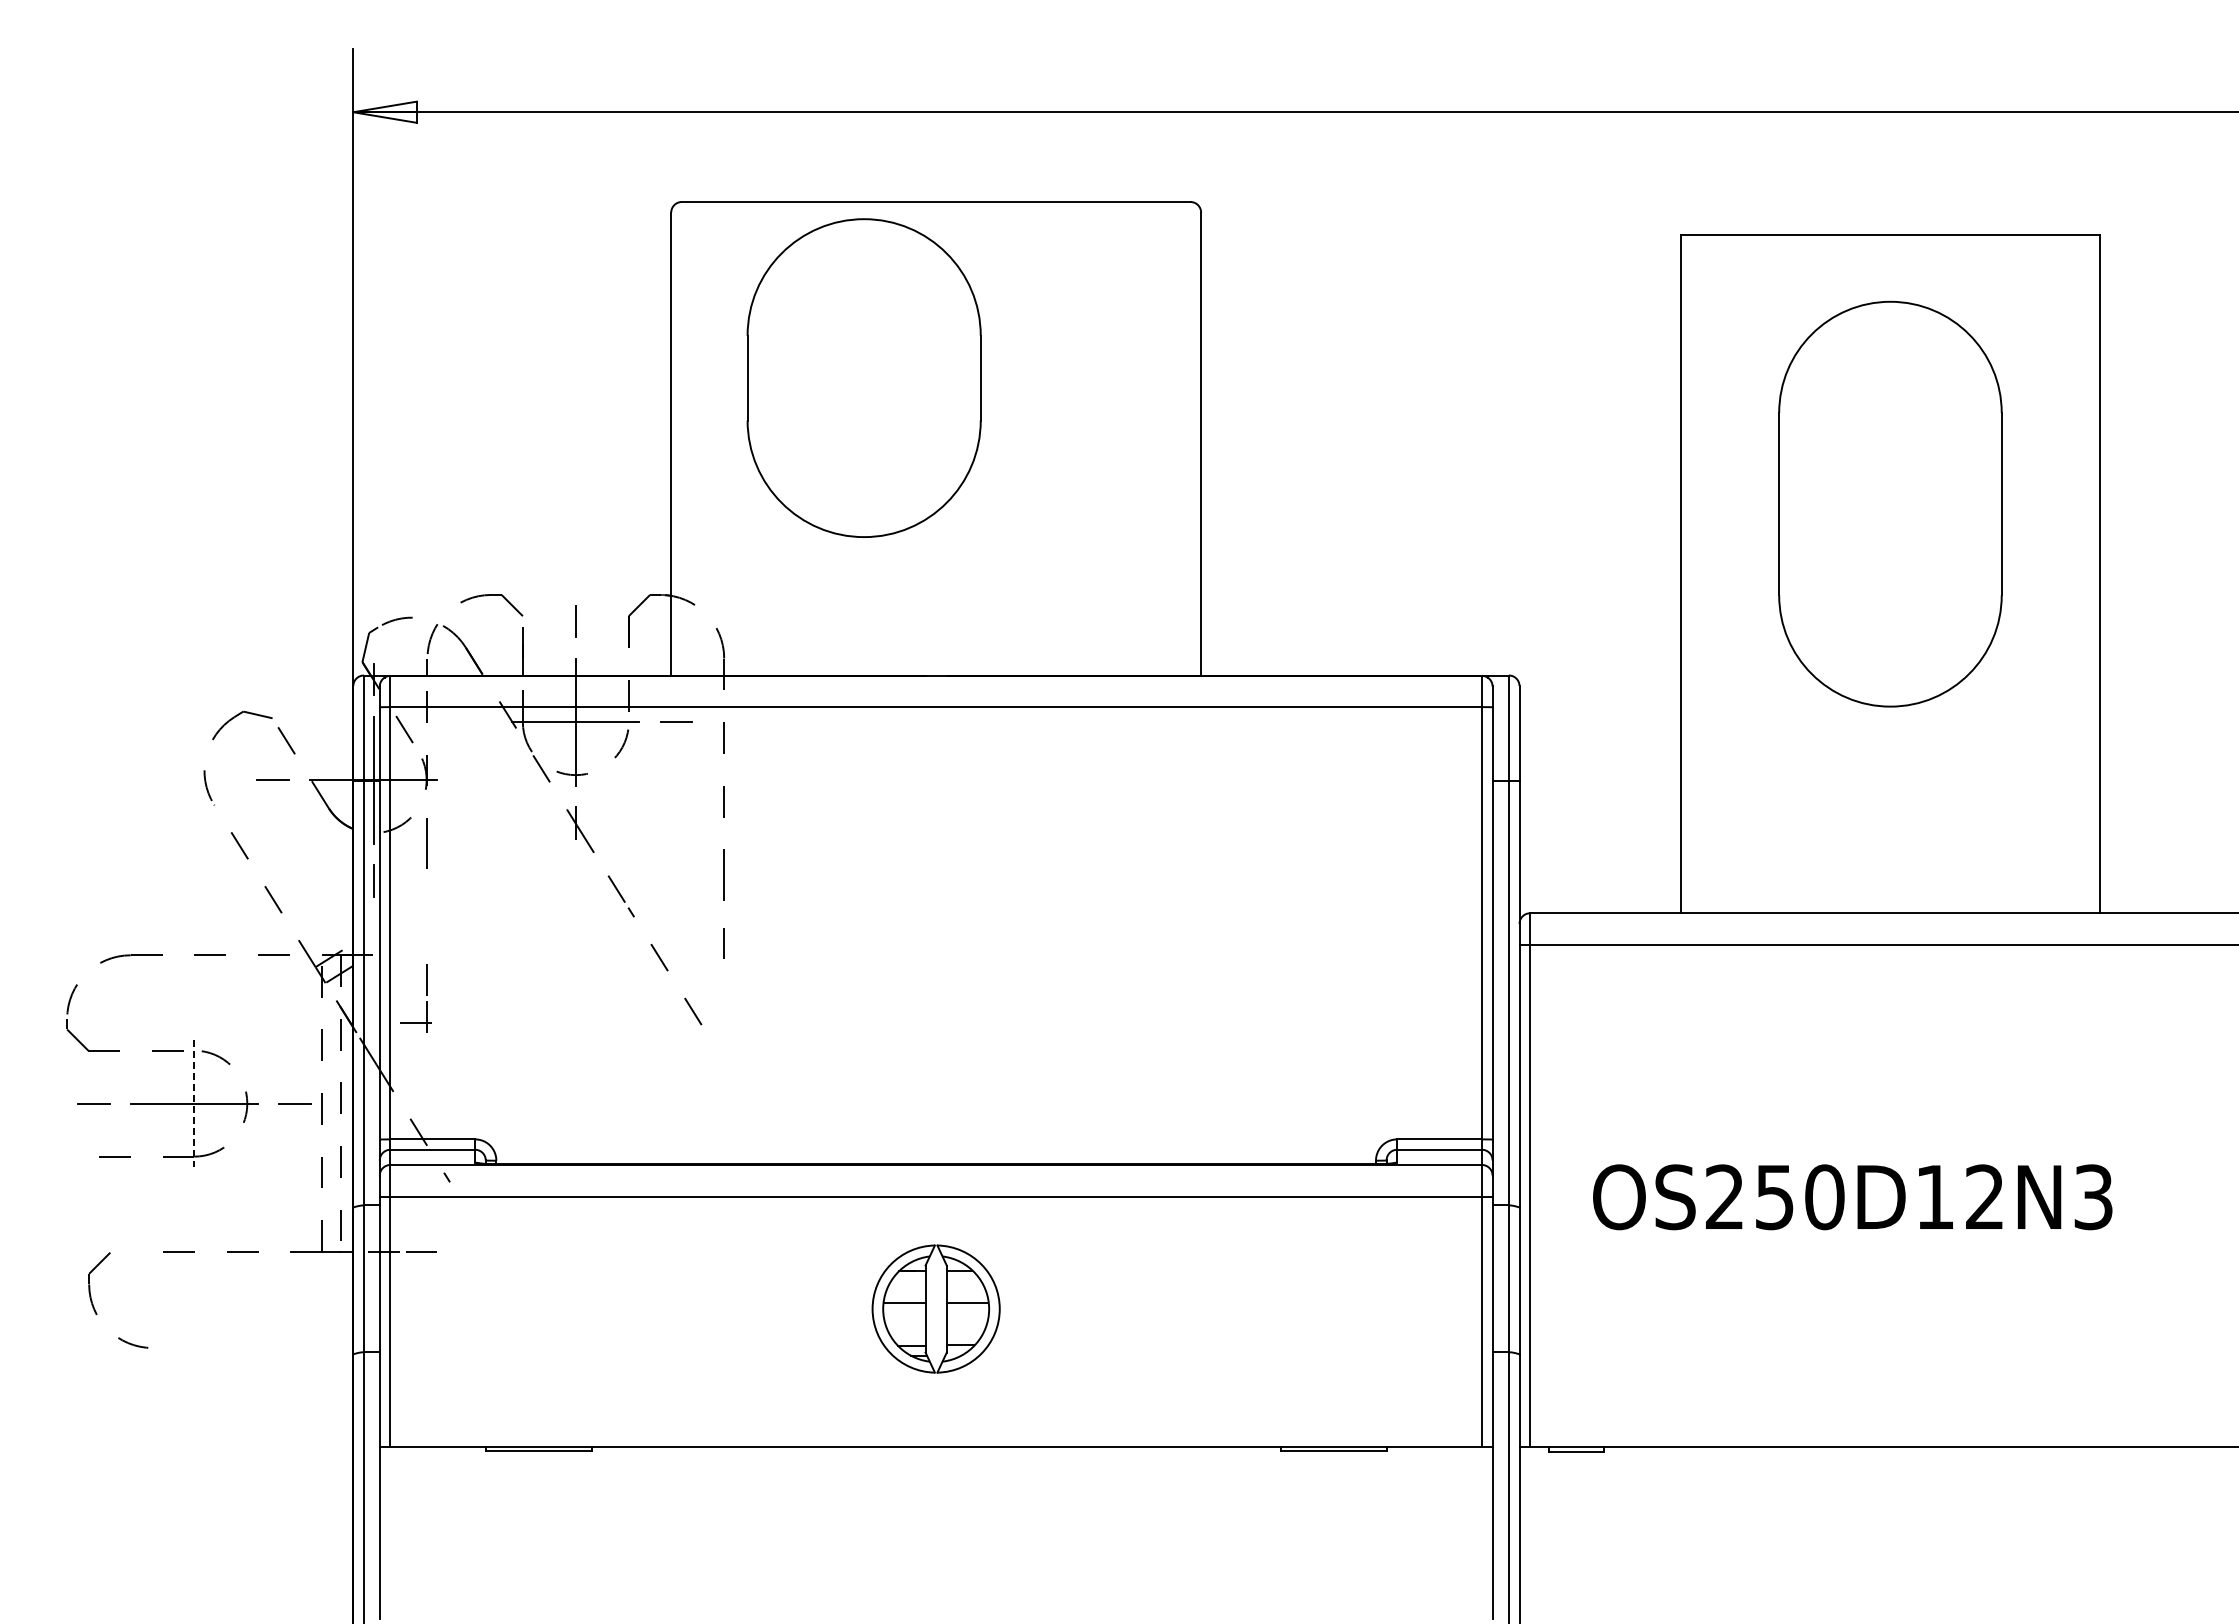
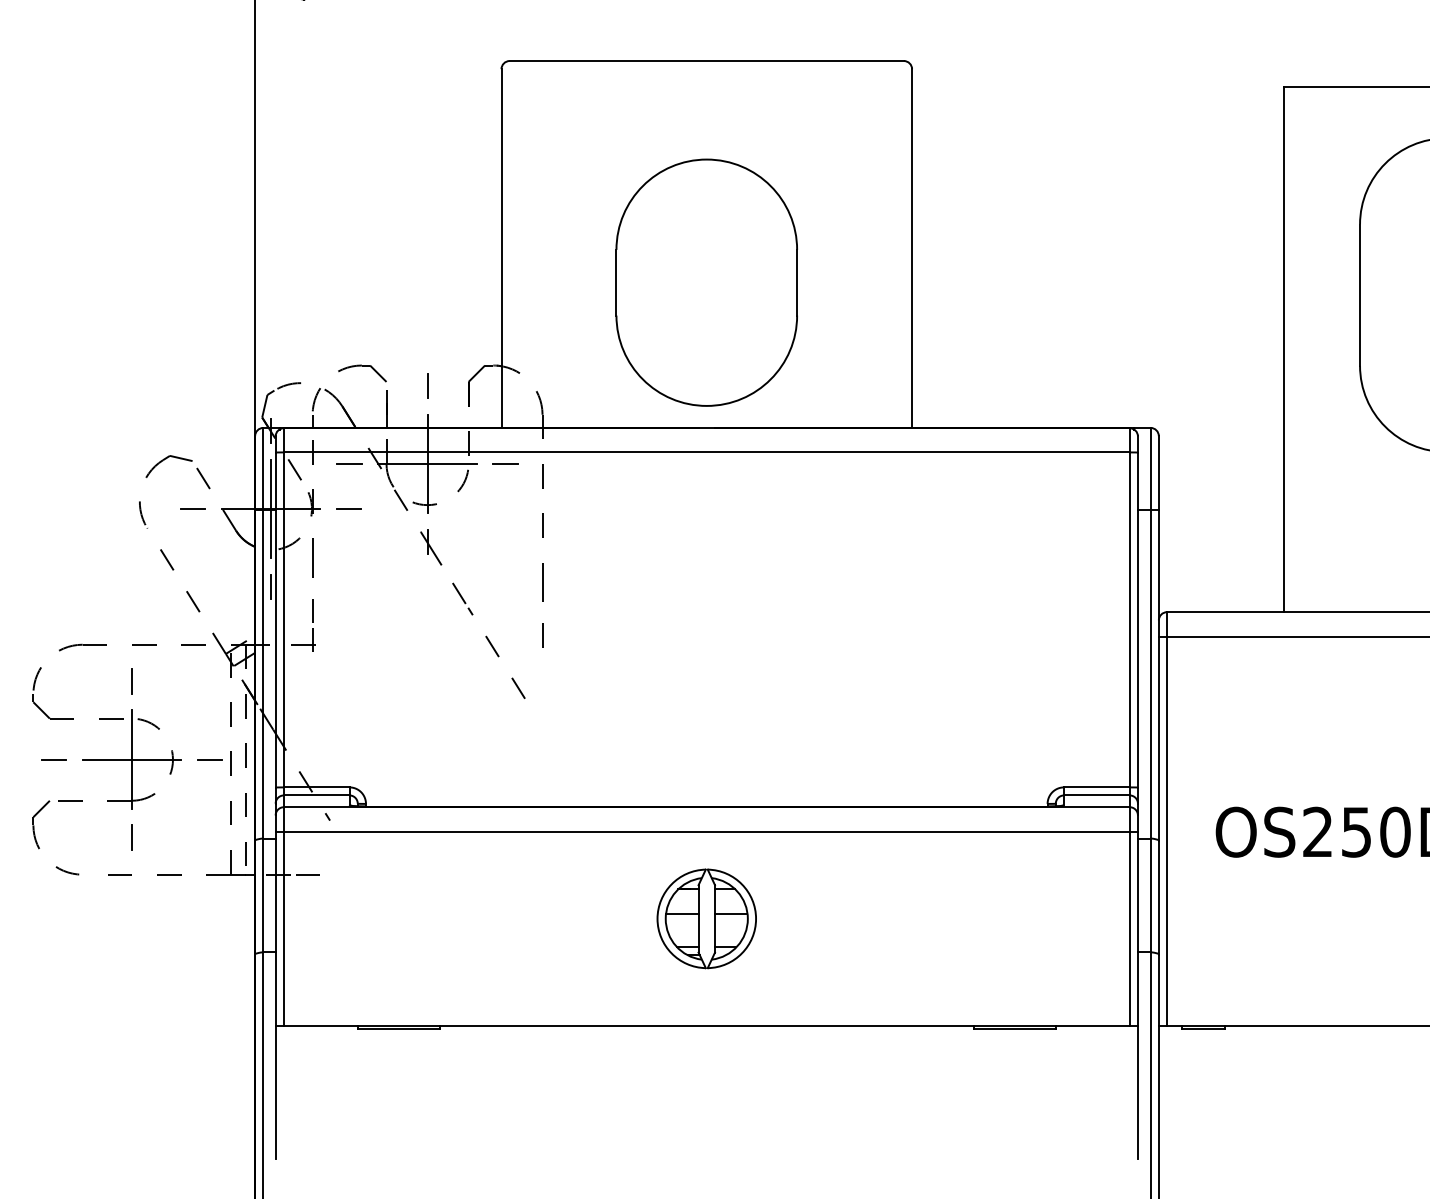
part: (863, 377) -> (706, 282), moved
line: (475, 722) -> (349, 464), added
line: (474, 780) -> (349, 509), added
part: (426, 995) -> (311, 623), moved
line: (194, 1002) -> (132, 681), added
line: (194, 1103) -> (132, 759), dashed -> solid
line: (193, 1203) -> (131, 837), added
part: (96, 1311) -> (39, 846), moved

